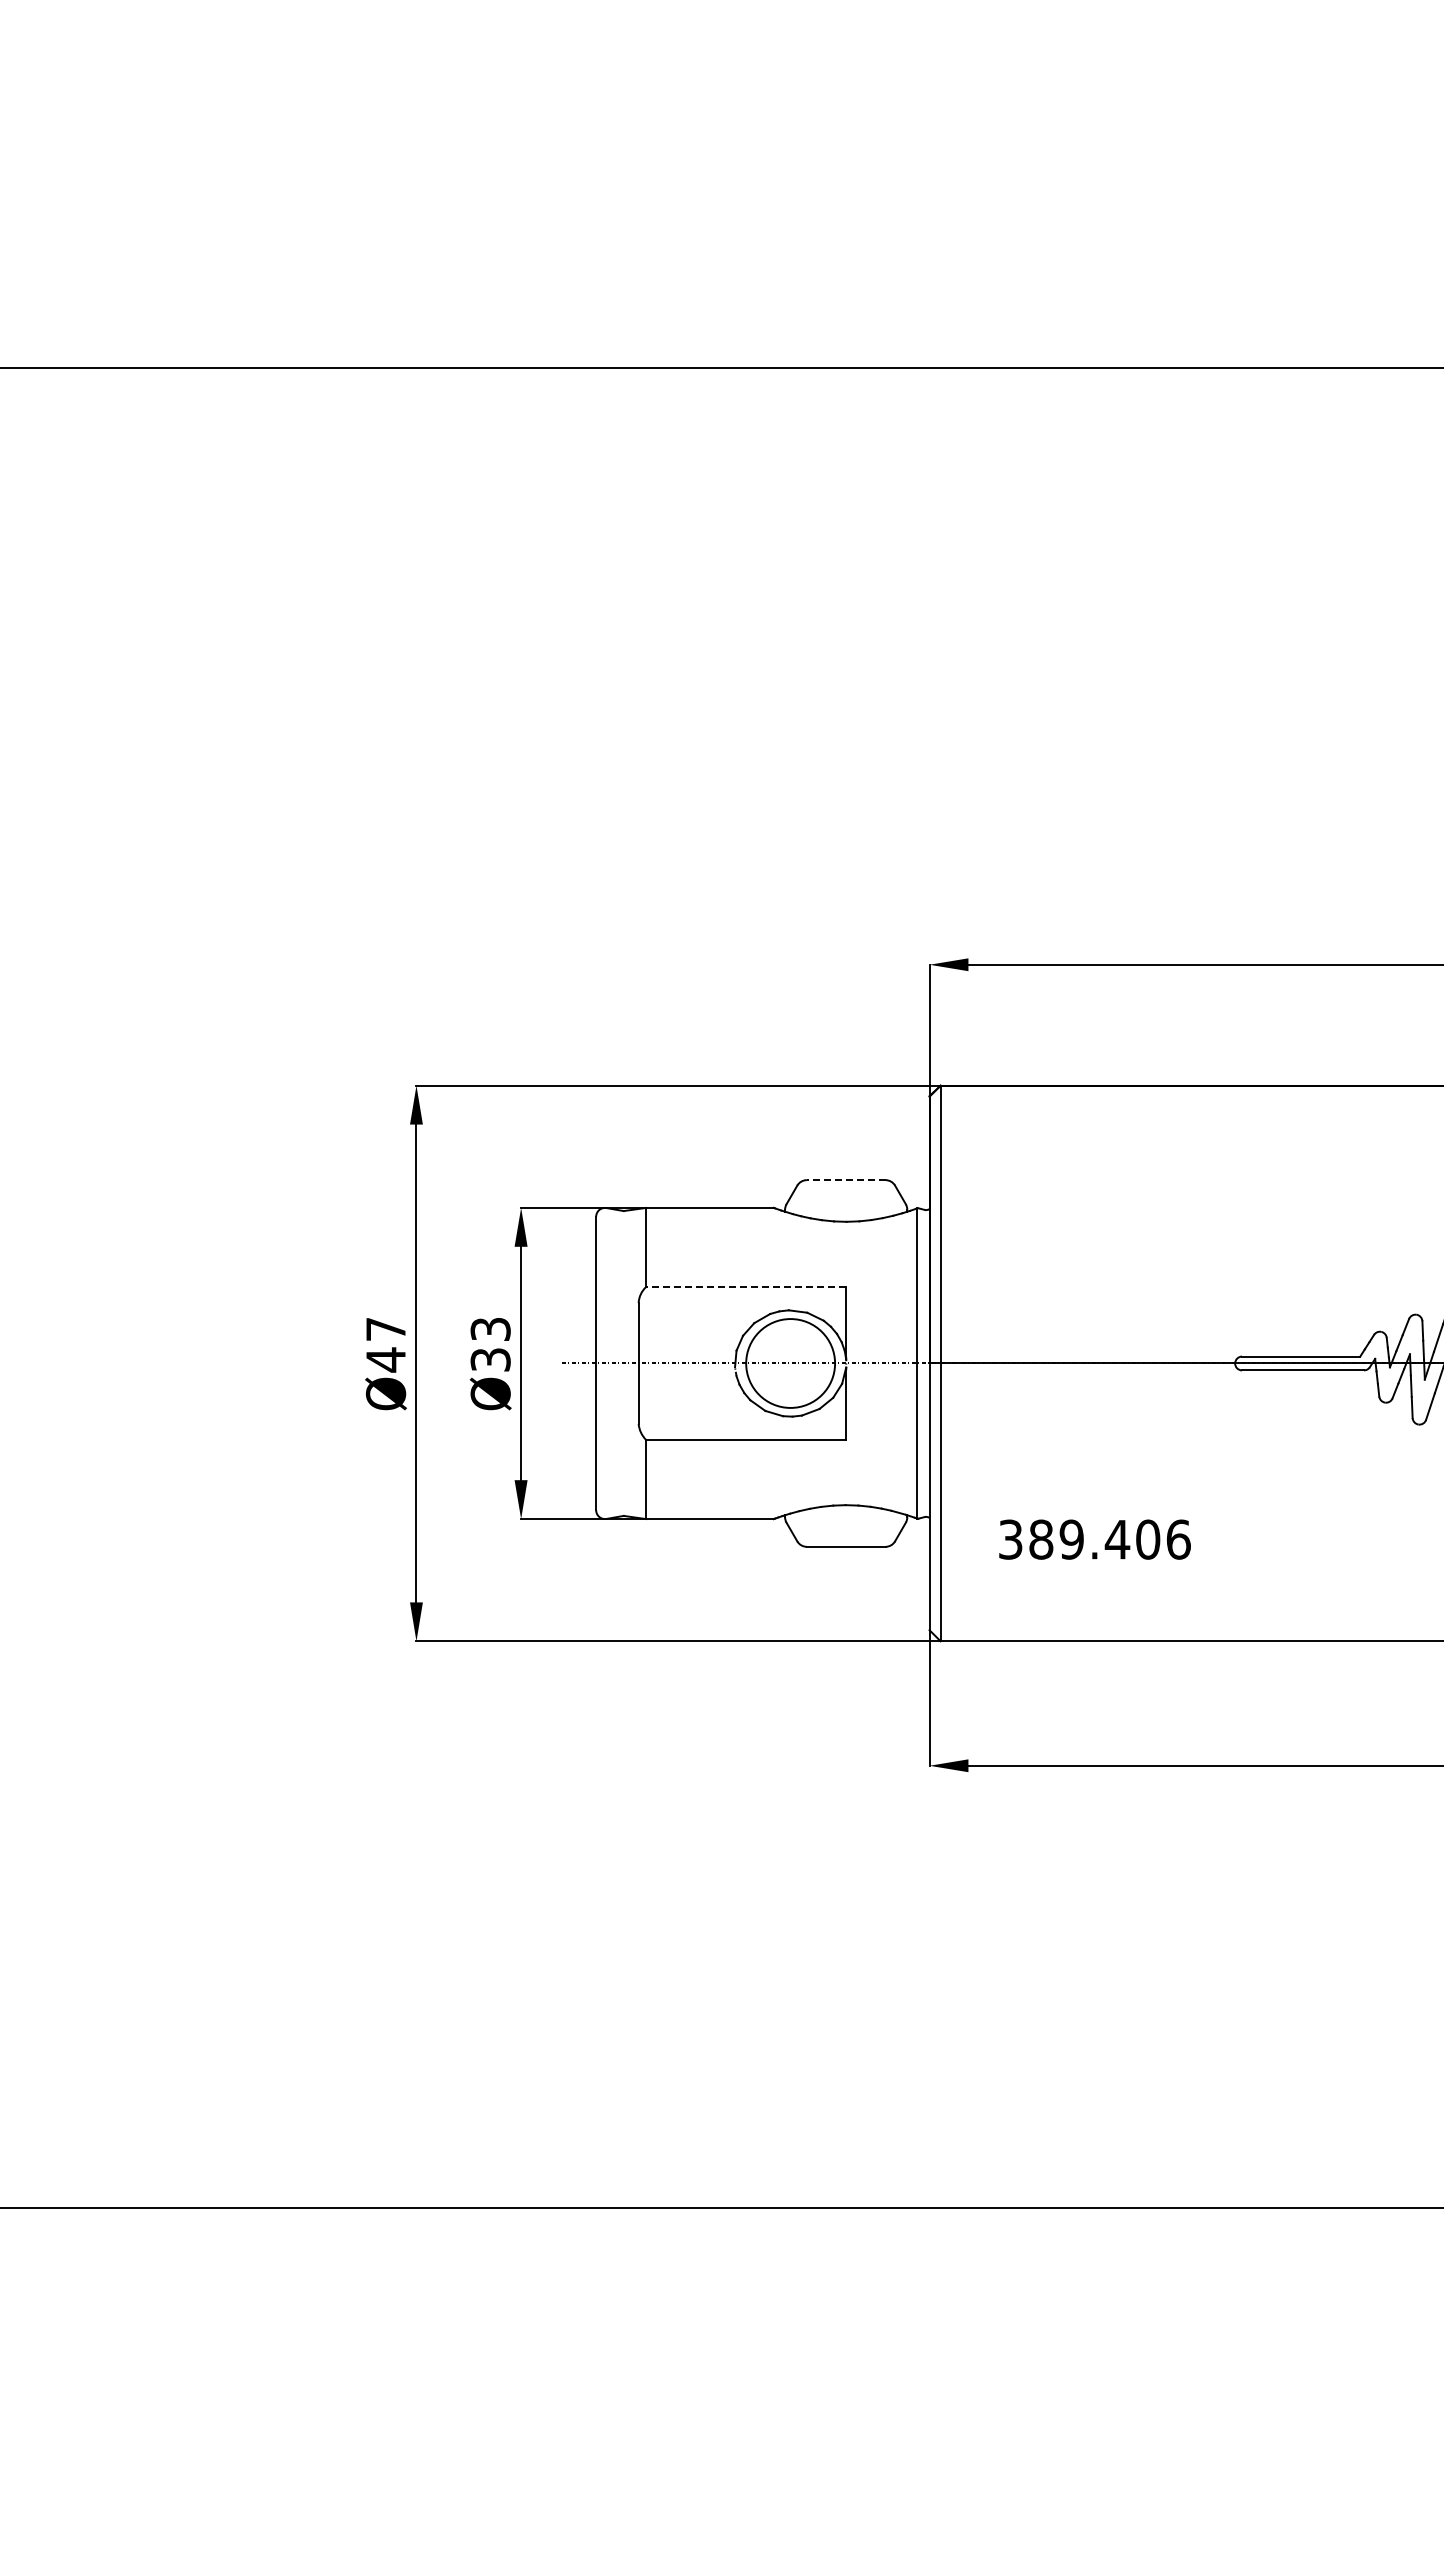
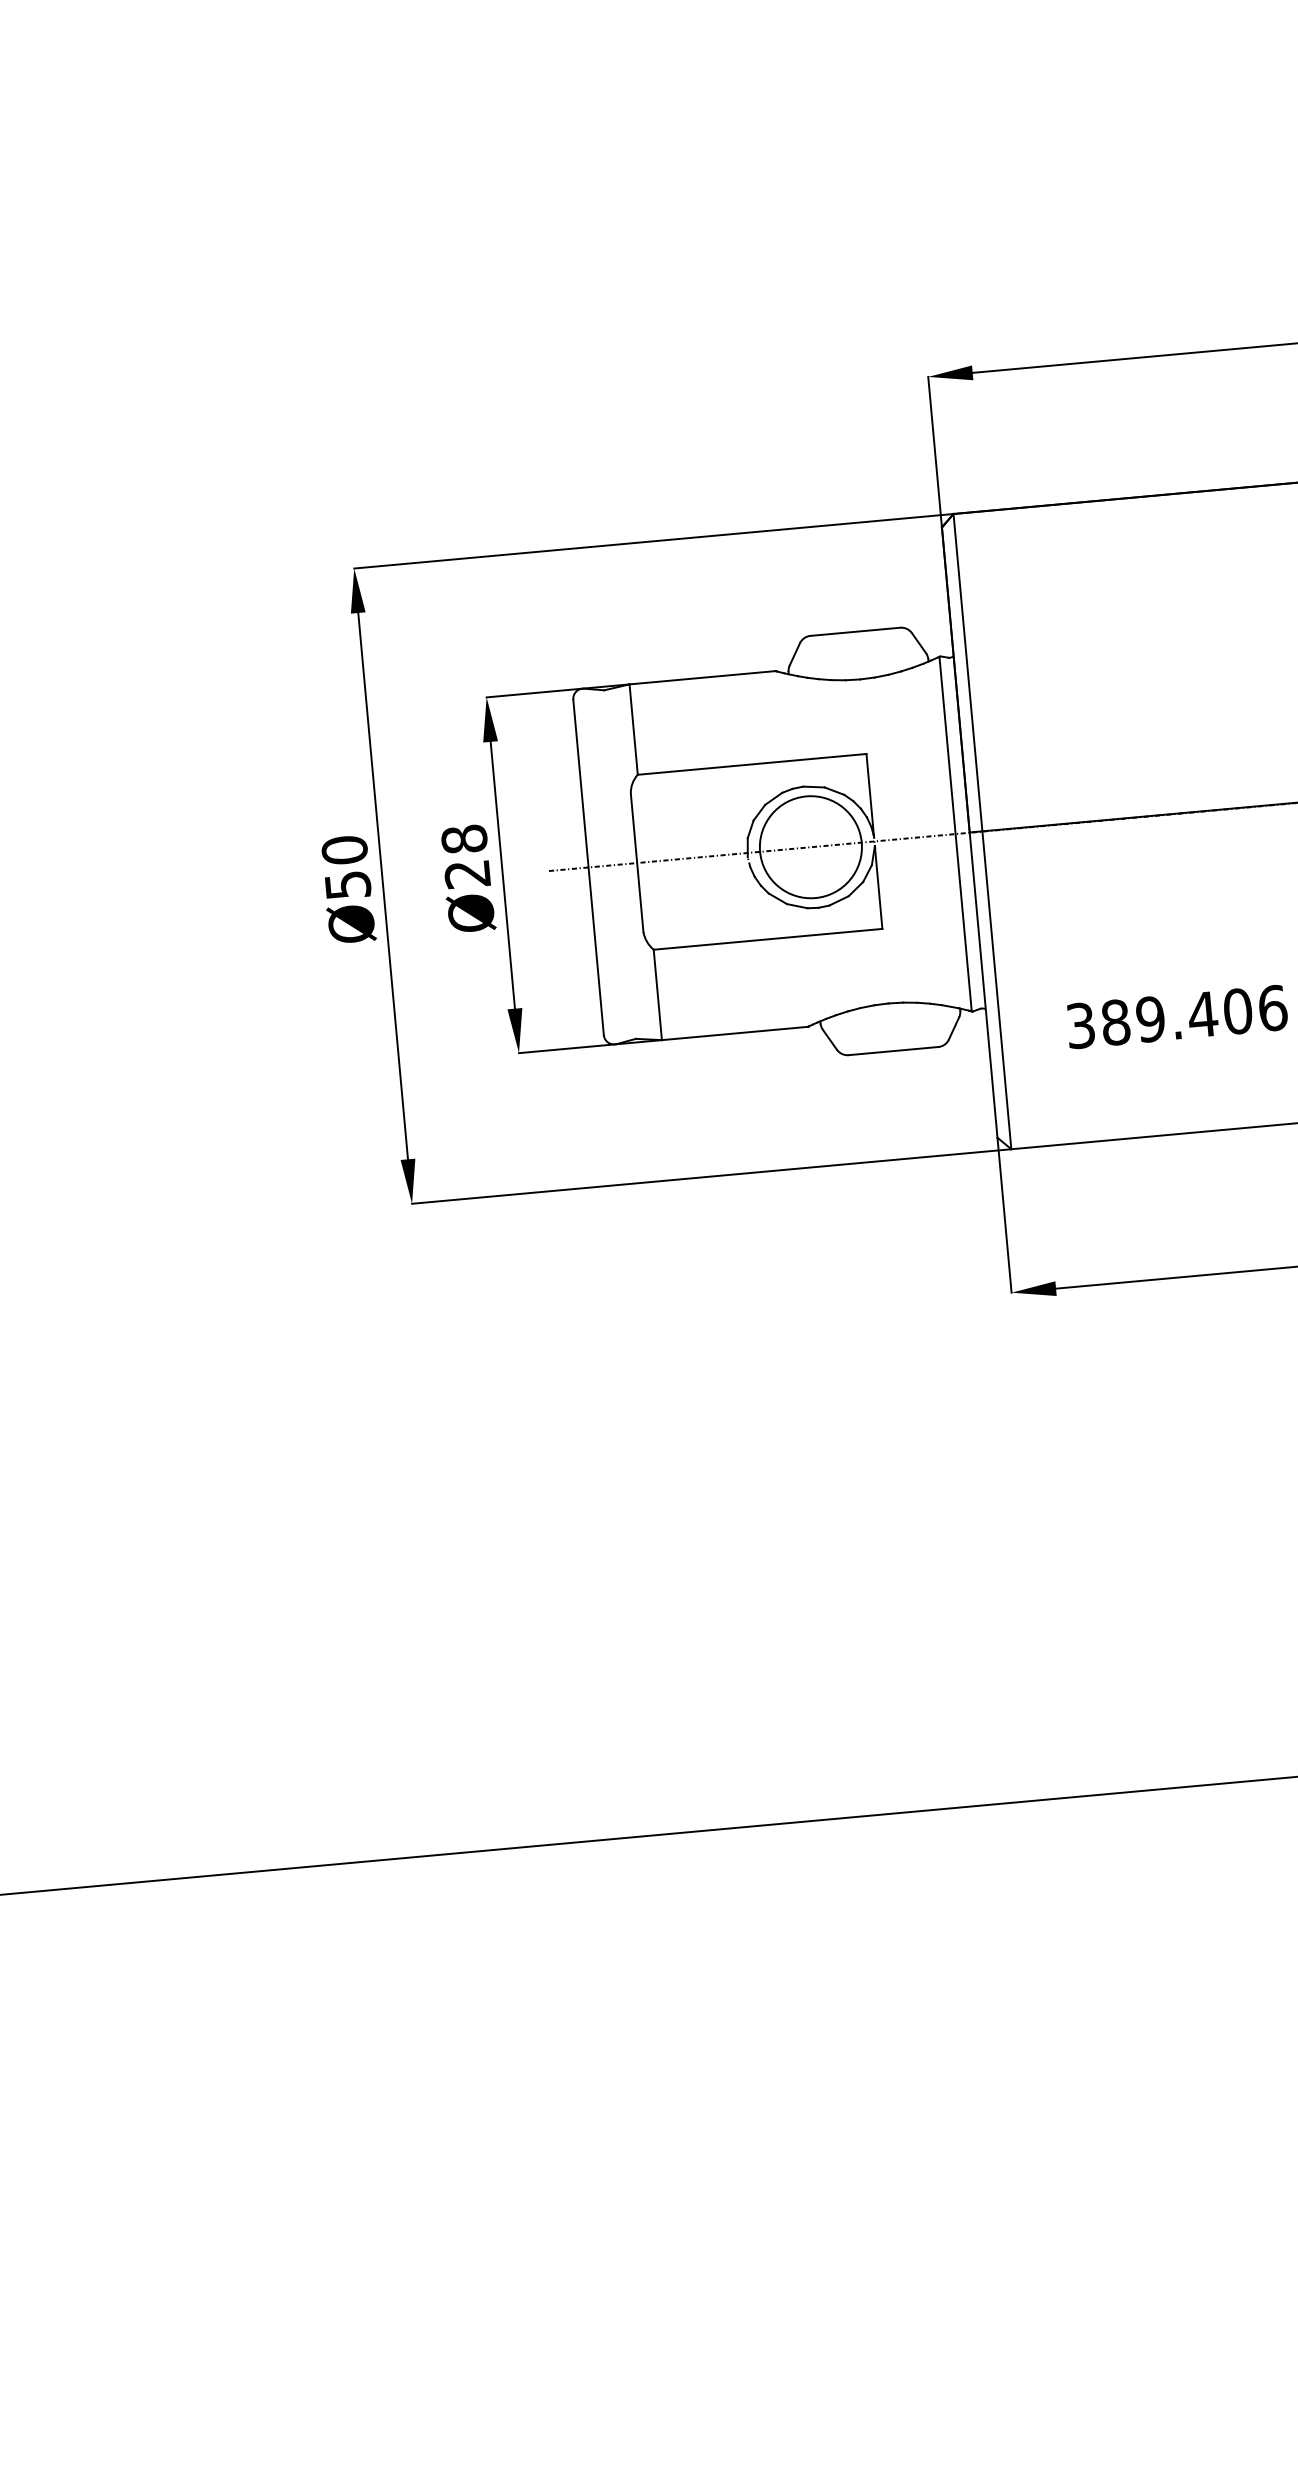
line: (845, 1180) -> (854, 632), dashed -> solid
line: (745, 1286) -> (751, 763), dashed -> solid
text: (385, 1344) -> (345, 867), Ø47 -> Ø50
text: (490, 1344) -> (465, 856), Ø33 -> Ø28

